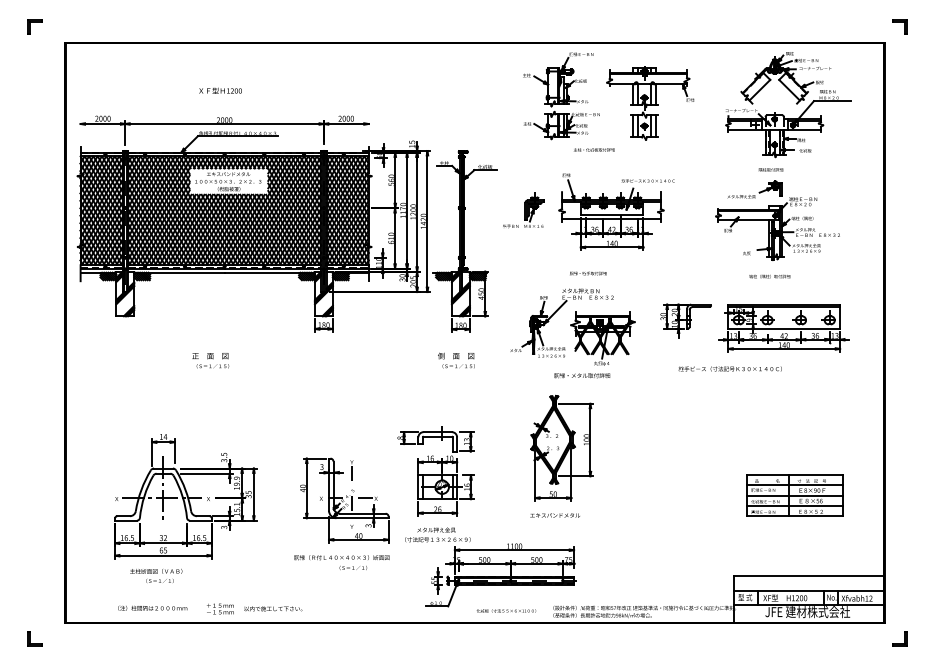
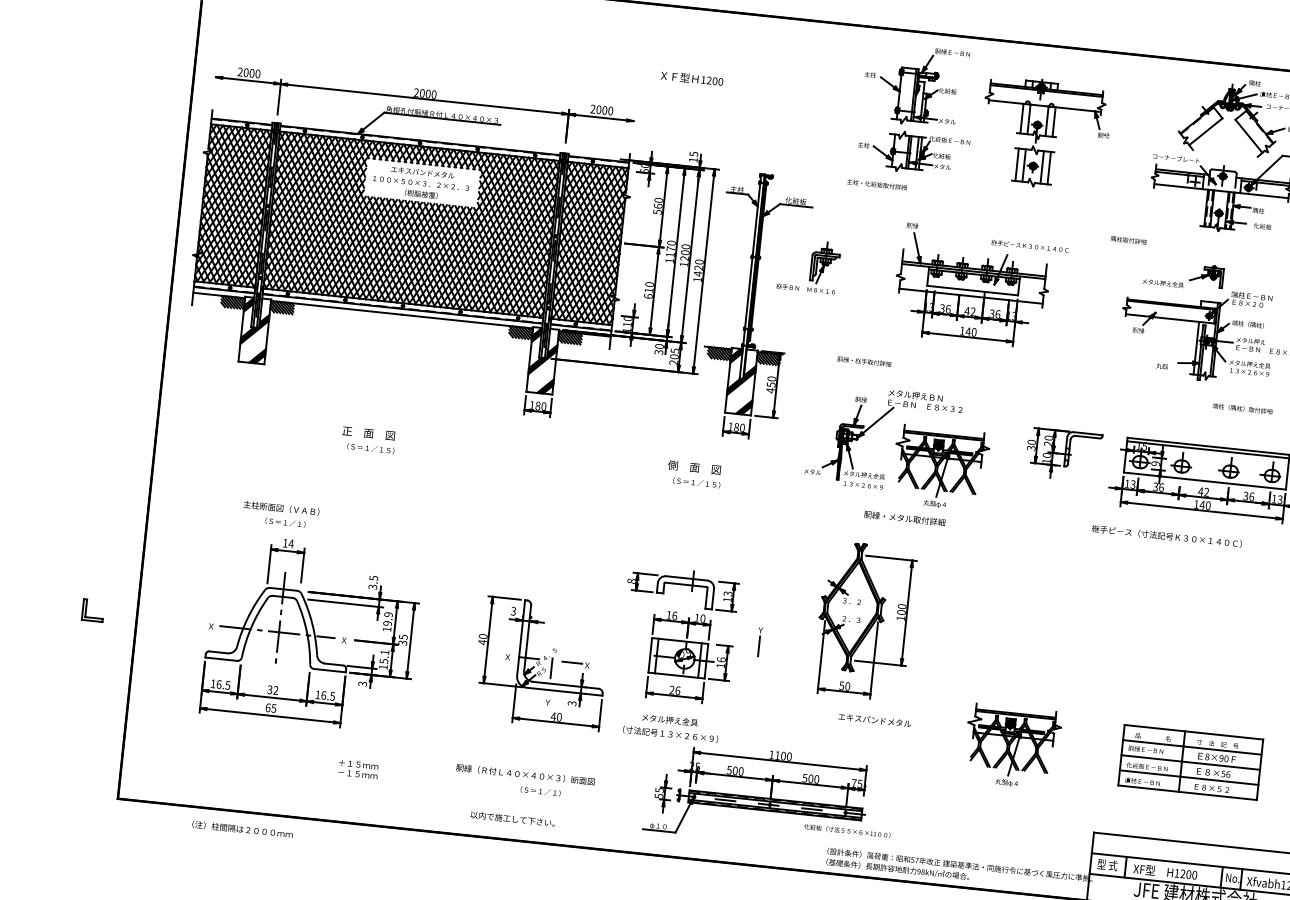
text: (220, 90) -> (692, 78), moved
text: (594, 149) -> (877, 184), moved
text: (770, 169) -> (1128, 239), moved
part: (523, 210) -> (808, 266), moved
text: (588, 273) -> (864, 361), moved
text: (769, 276) -> (1242, 408), moved
text: (456, 360) -> (694, 474), moved
text: (729, 368) -> (1165, 535), moved
part: (351, 470) -> (758, 642), moved
part: (794, 495) -> (1190, 762), moved
text: (554, 515) -> (873, 720), moved
part: (671, 523) -> (1011, 746), added
text: (341, 562) -> (524, 781), moved
text: (156, 575) -> (281, 514), moved
text: (152, 607) -> (242, 828), moved
text: (220, 608) -> (358, 768), moved
text: (273, 608) -> (513, 818), moved
text: (506, 610) -> (847, 830), moved
part: (34, 638) -> (92, 610), moved

